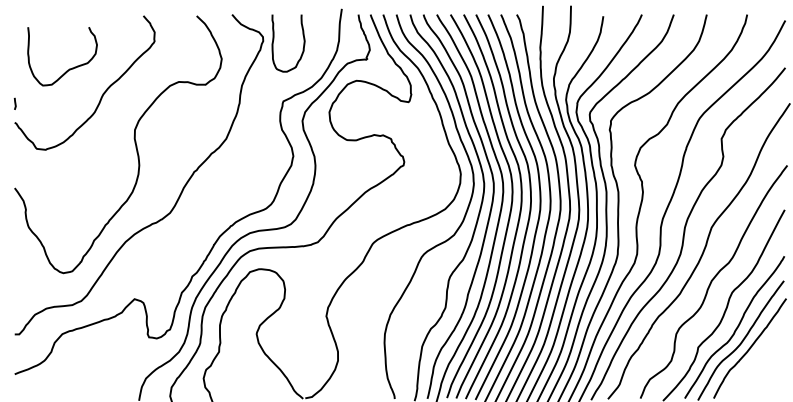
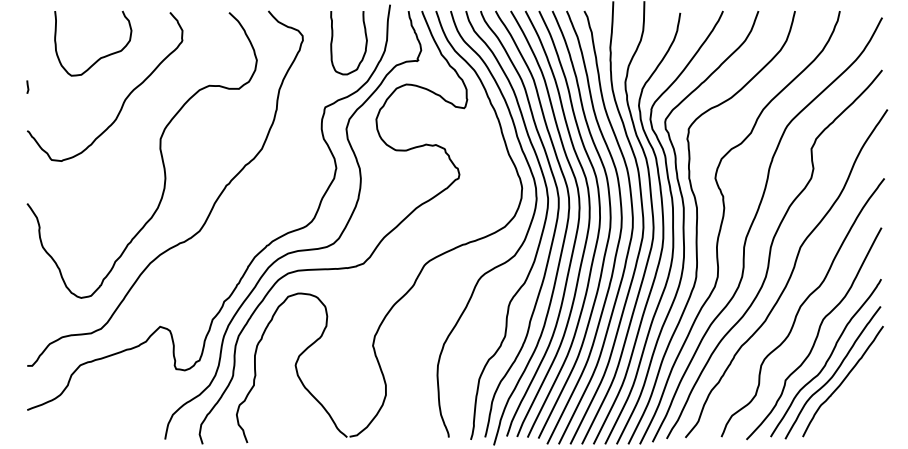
curve: (273, 43) -> (332, 43), moved
curve: (69, 69) -> (100, 57), moved
line: (14, 103) -> (27, 86), moved

